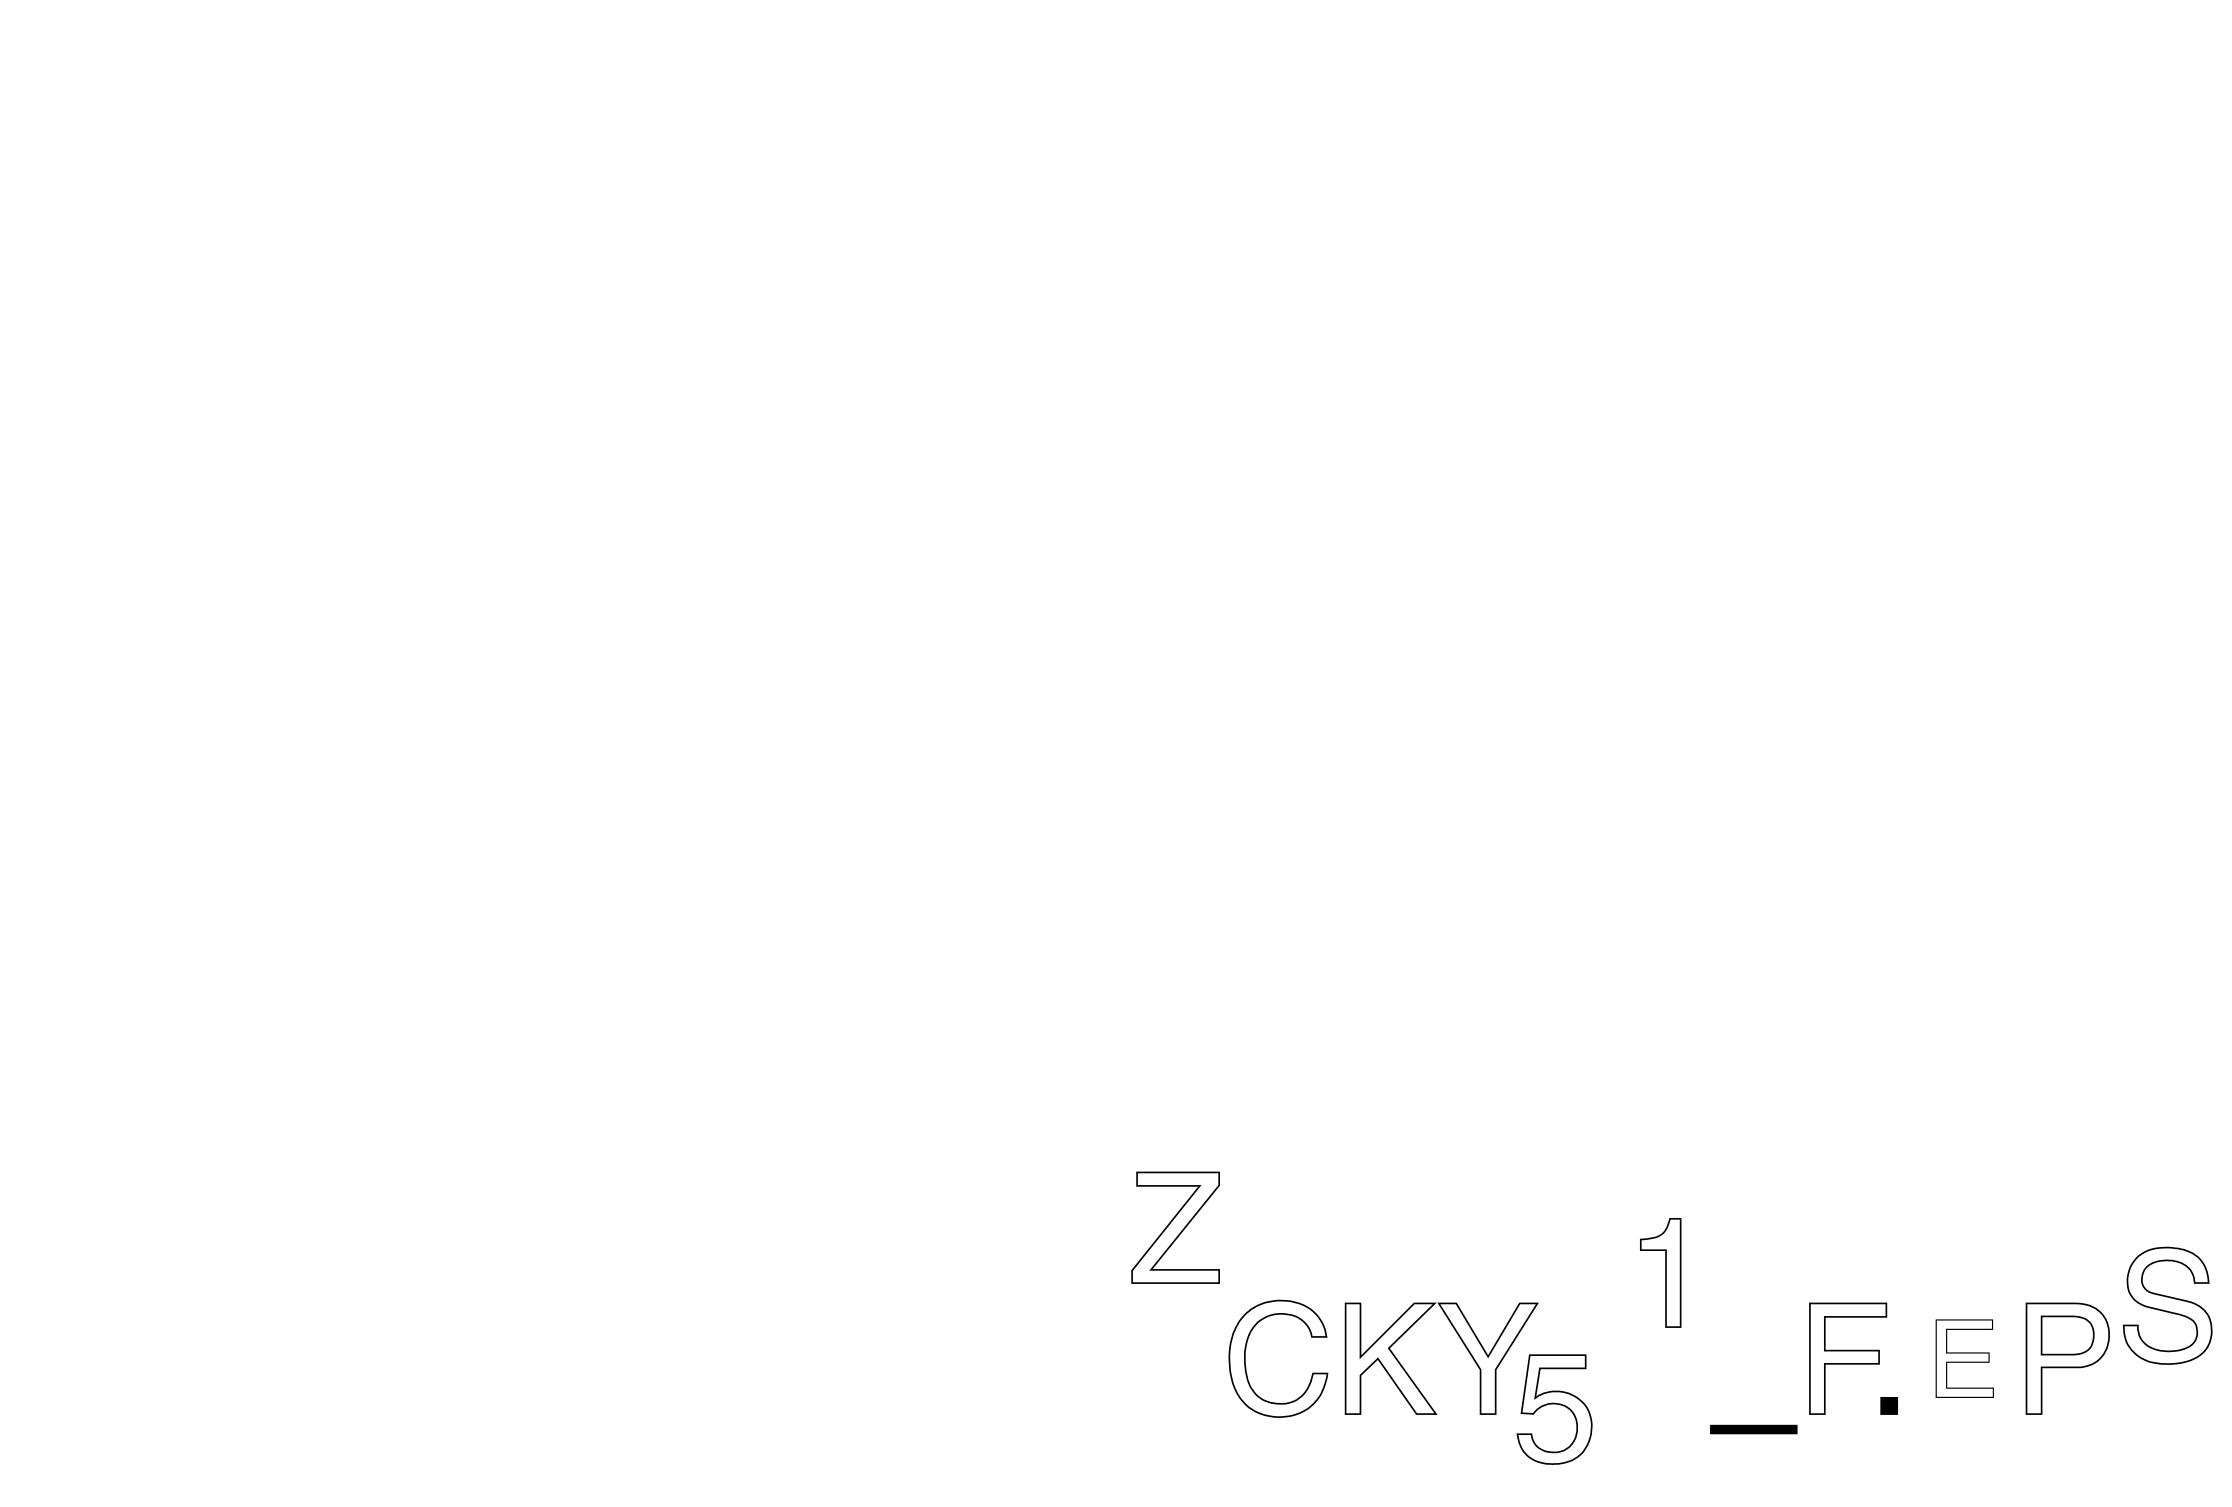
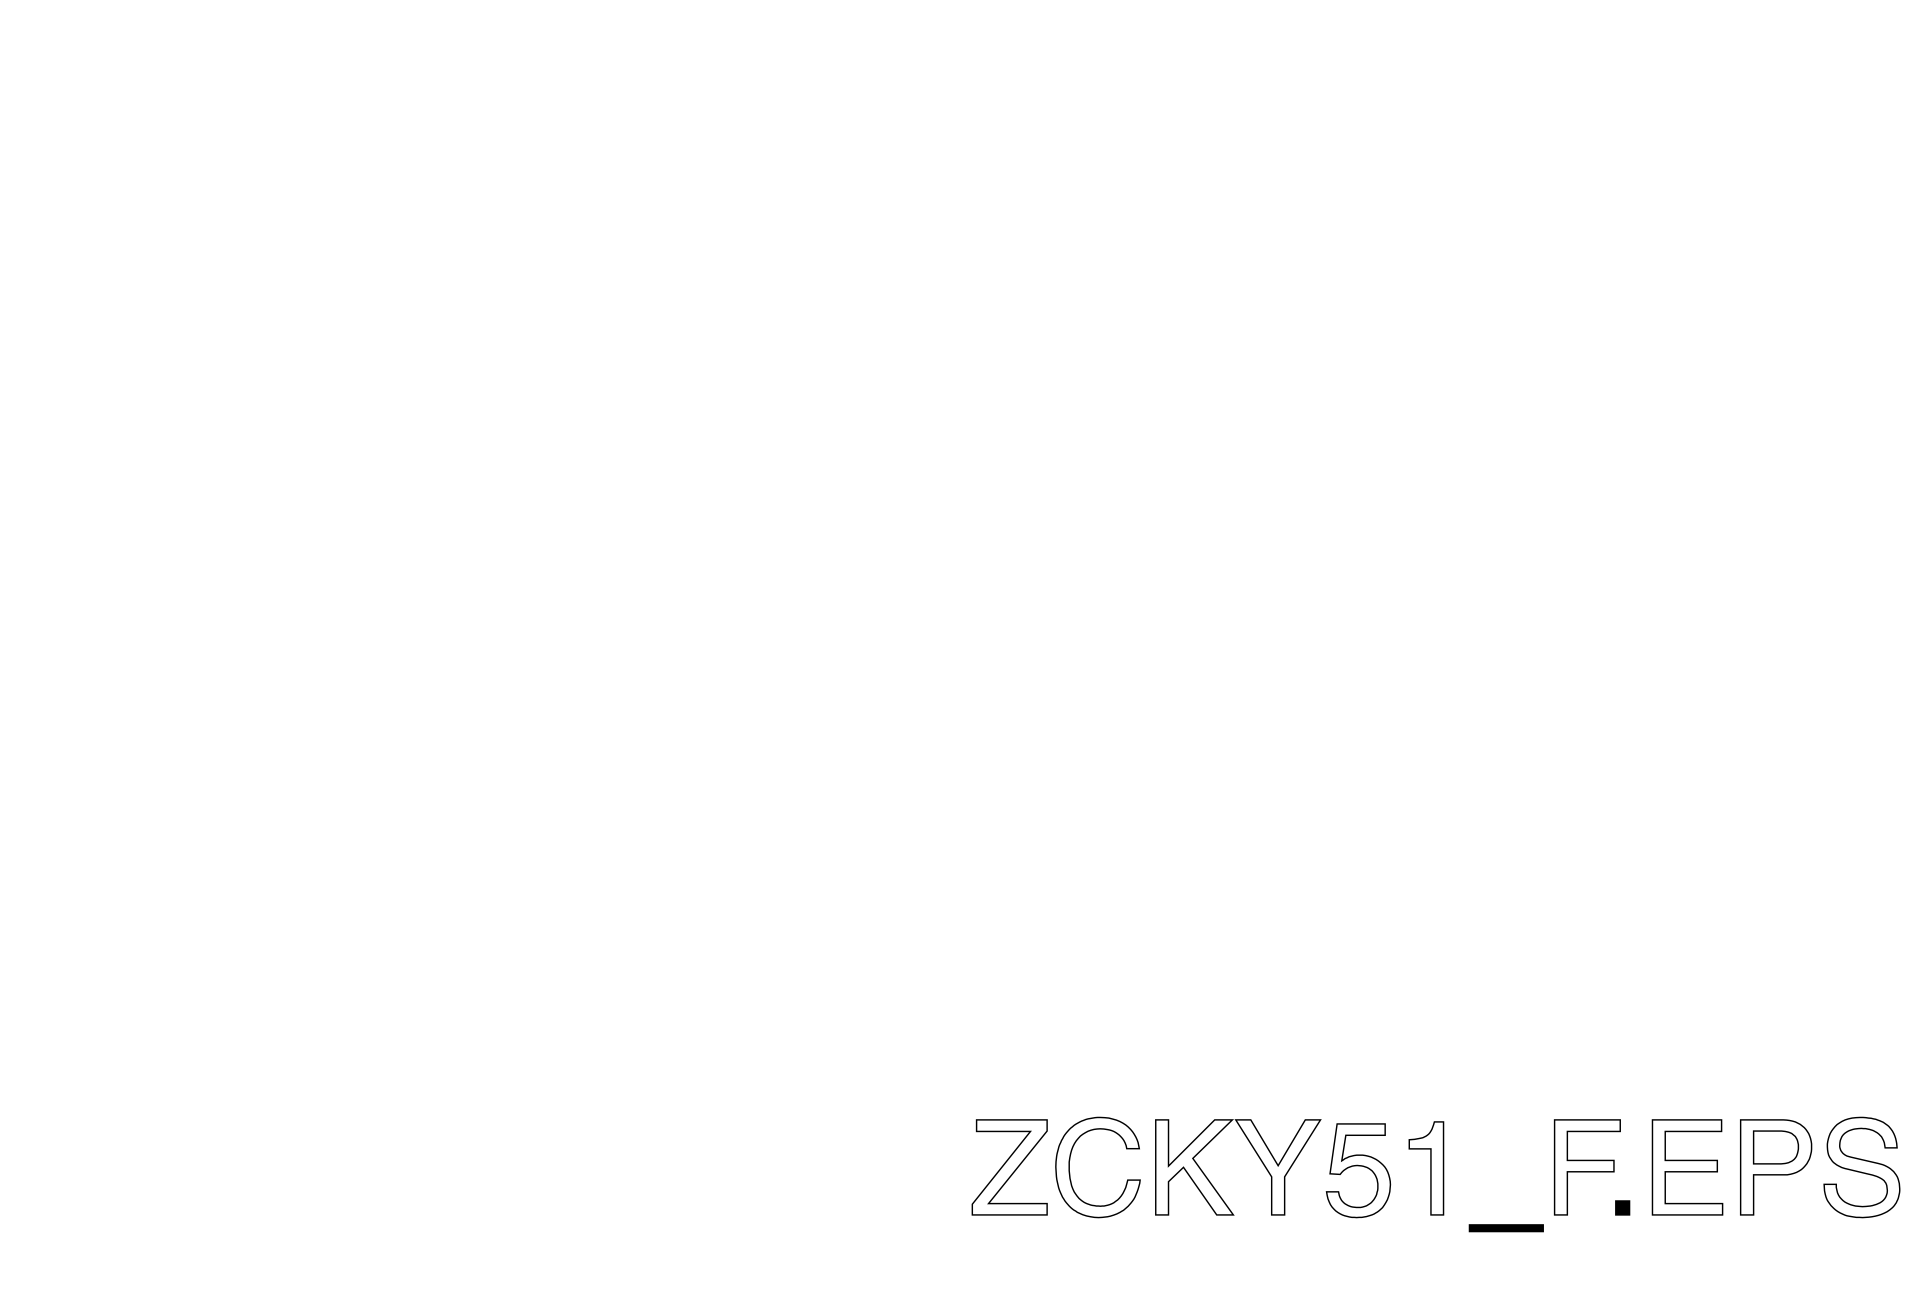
part: (1175, 1227) -> (1009, 1167), moved
part: (1660, 1272) -> (1426, 1168), moved
part: (2167, 1305) -> (1861, 1167), moved
part: (1964, 1358) -> (1687, 1167), size x1.43
part: (1554, 1409) -> (1358, 1170), moved

